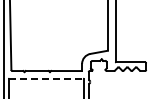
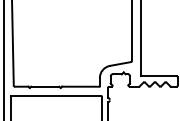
line: (46, 78) -> (56, 95), dashed -> solid

